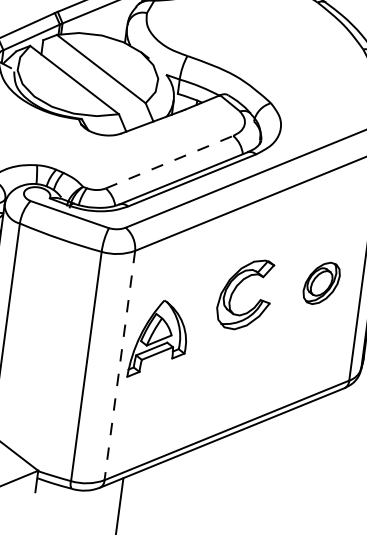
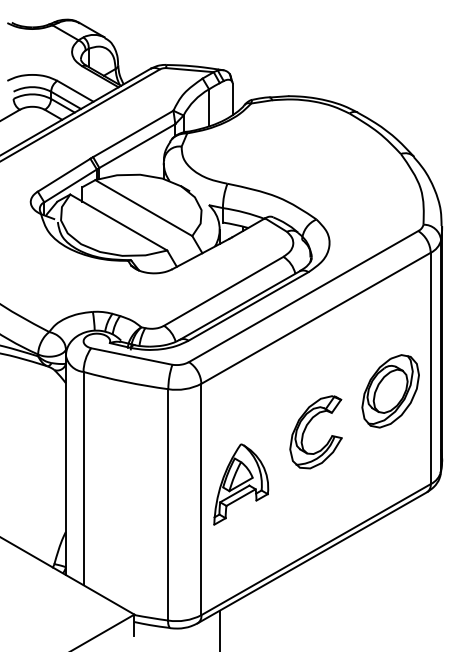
line: (169, 162) -> (223, 291), dashed -> solid
part: (321, 283) -> (390, 391), size x1.67
part: (236, 289) -> (306, 428), moved
part: (159, 340) -> (241, 484), moved
line: (119, 365) -> (201, 499), dashed -> solid

